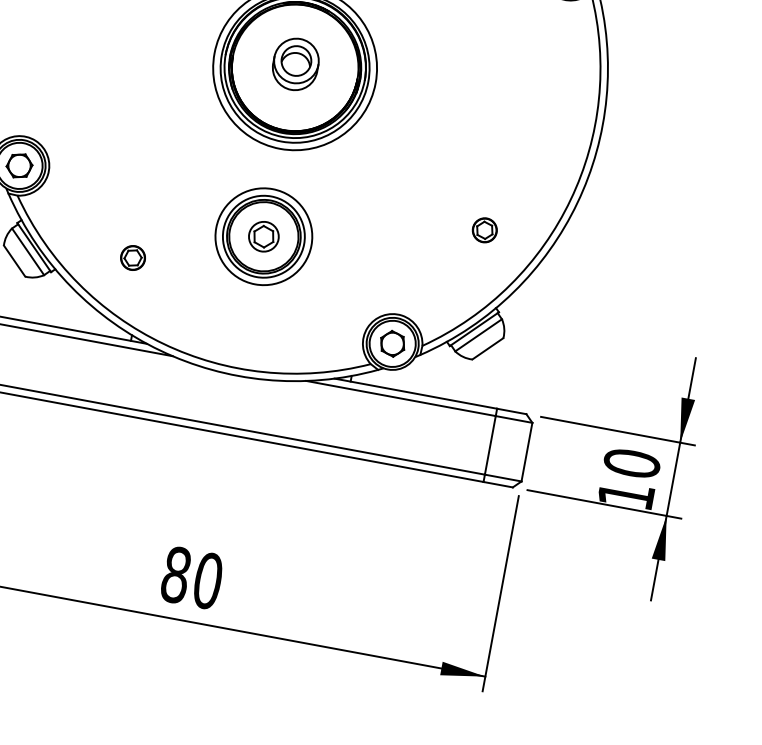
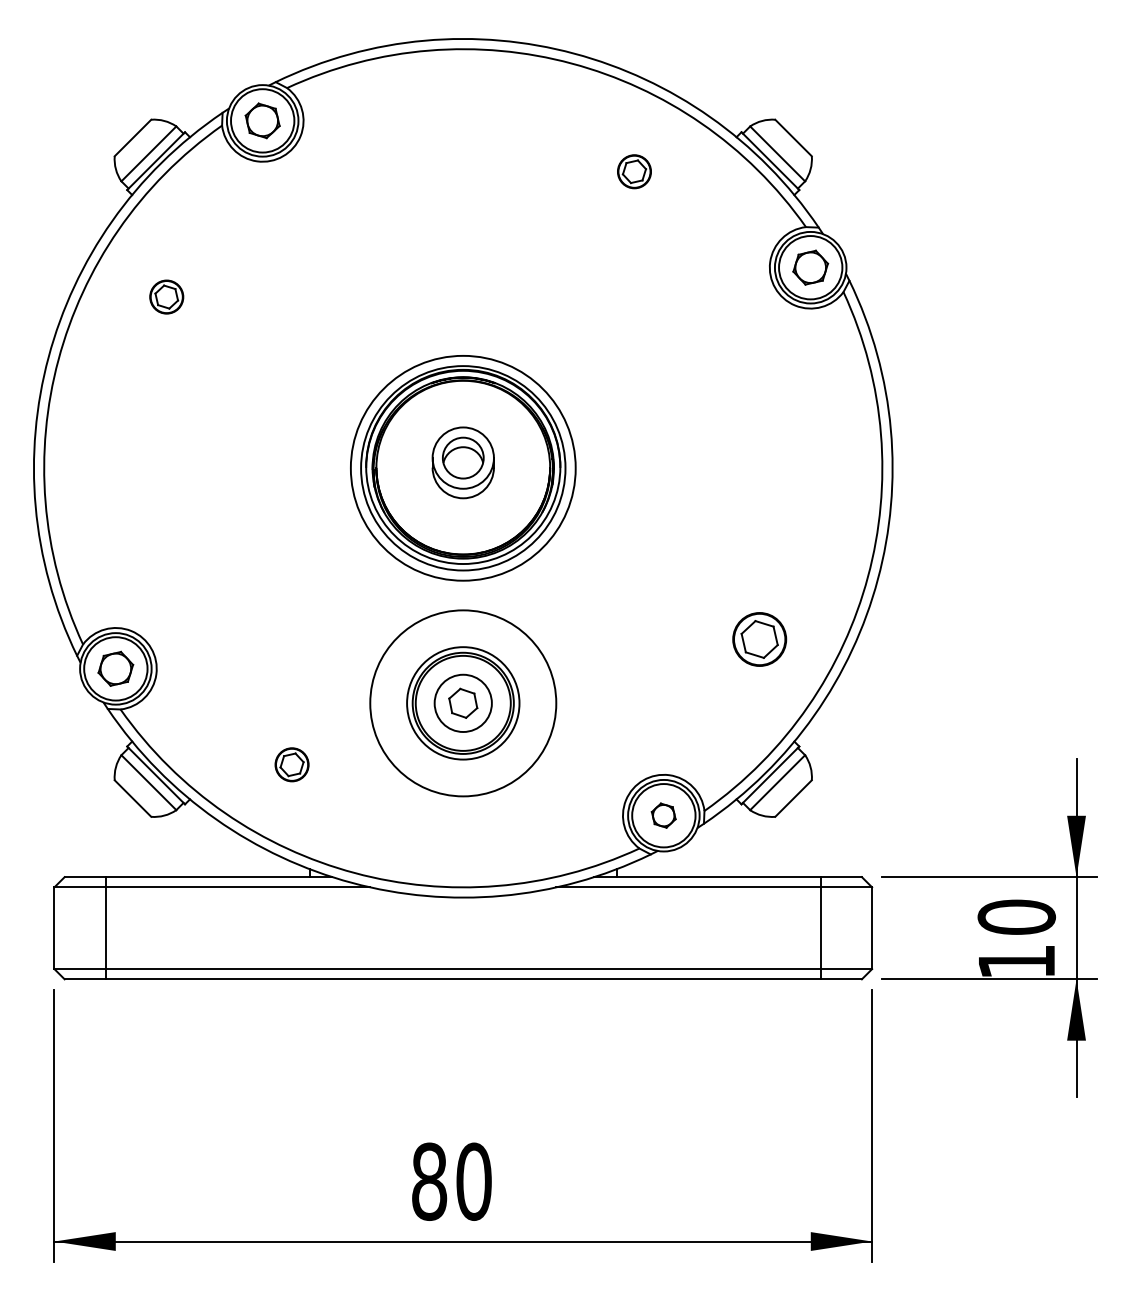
part: (484, 230) -> (759, 639), size x1.6
circle: (263, 236) -> (462, 702), size x1.4
circle: (263, 236) -> (462, 702), size x1.4
part: (392, 343) -> (663, 815), size x0.7

